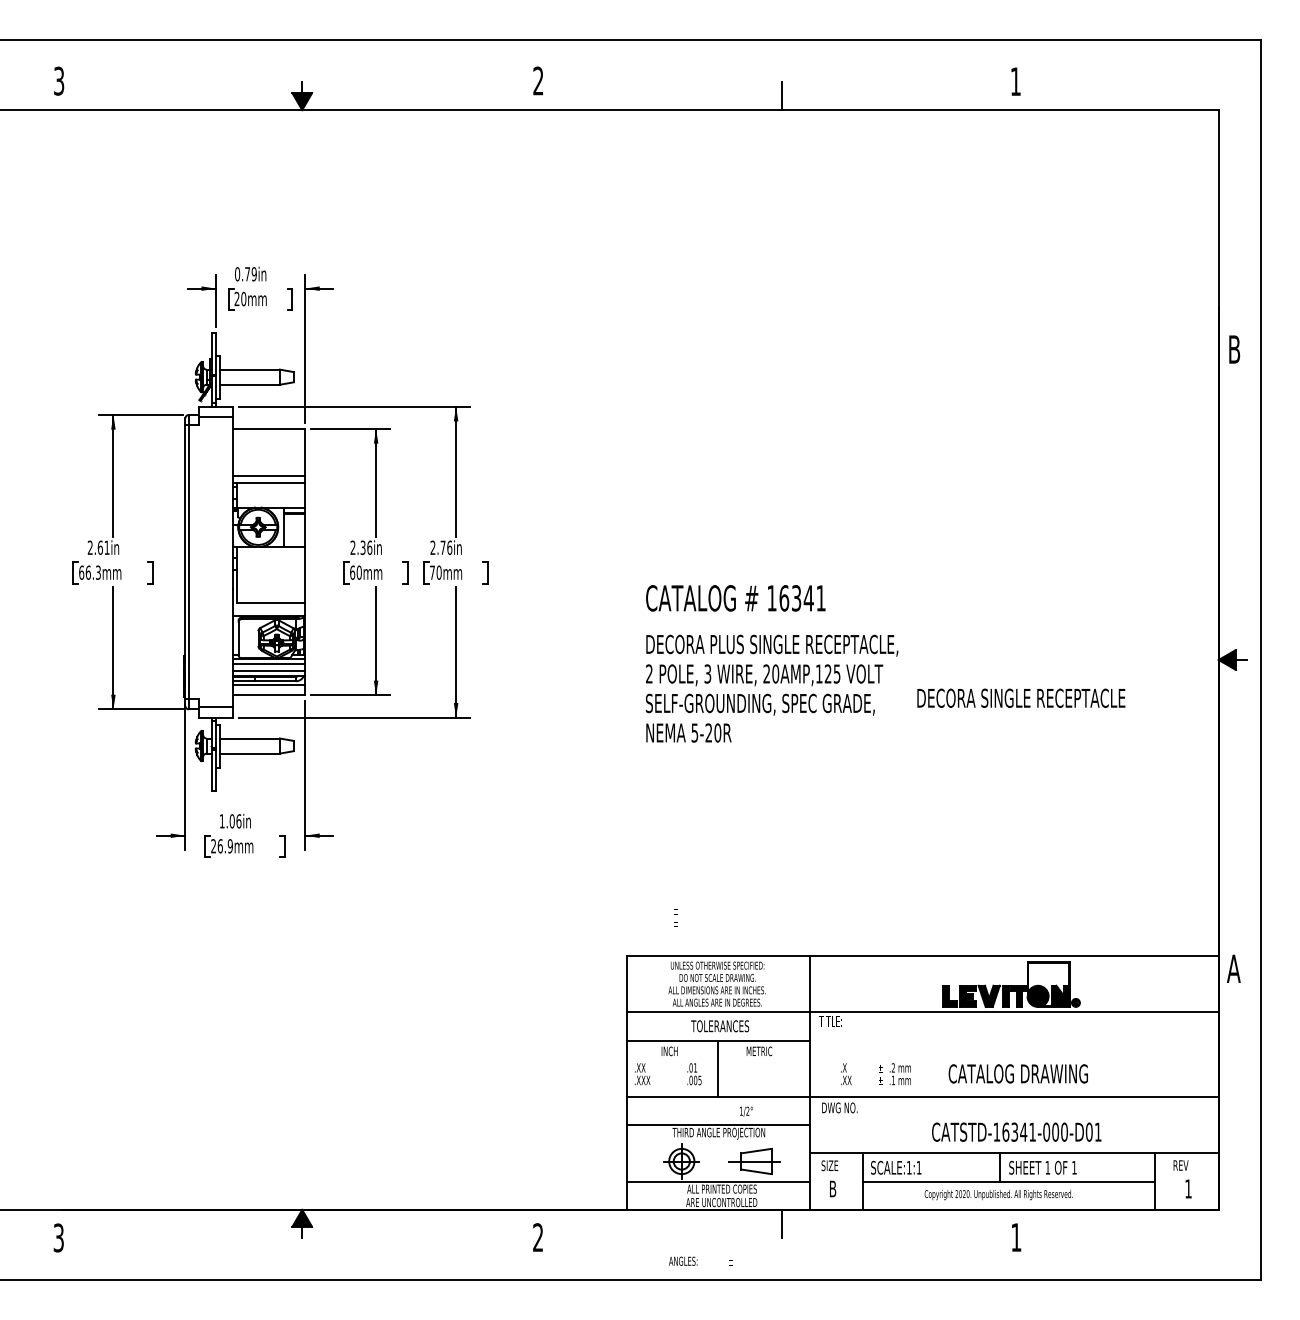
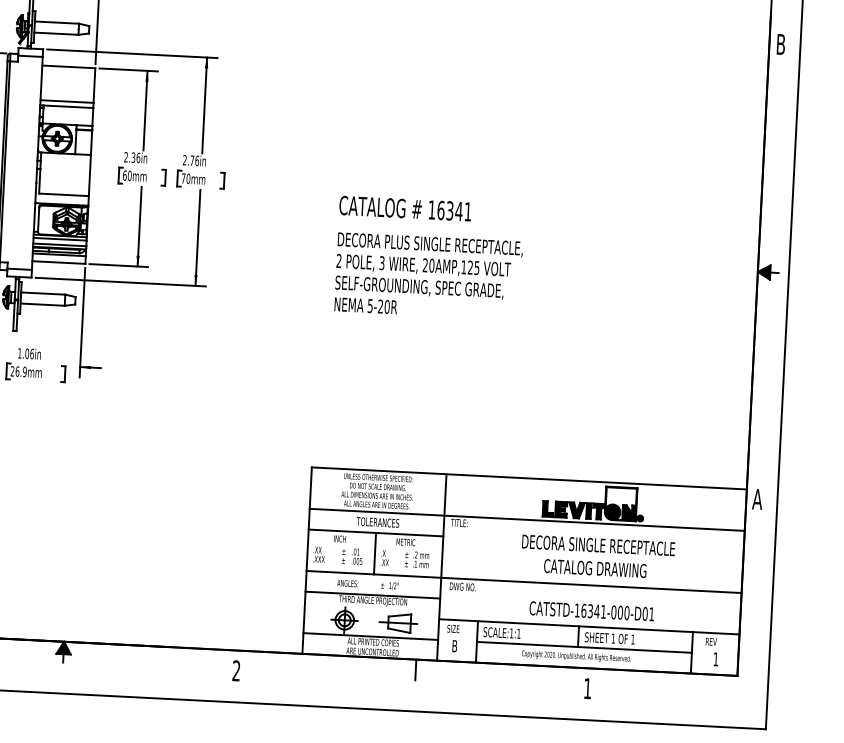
text: (1021, 697) -> (598, 544), moved
text: (675, 917) -> (343, 556), moved
text: (846, 1074) -> (385, 558), moved
text: (894, 1074) -> (416, 559), moved
text: (700, 1260) -> (360, 583), moved

